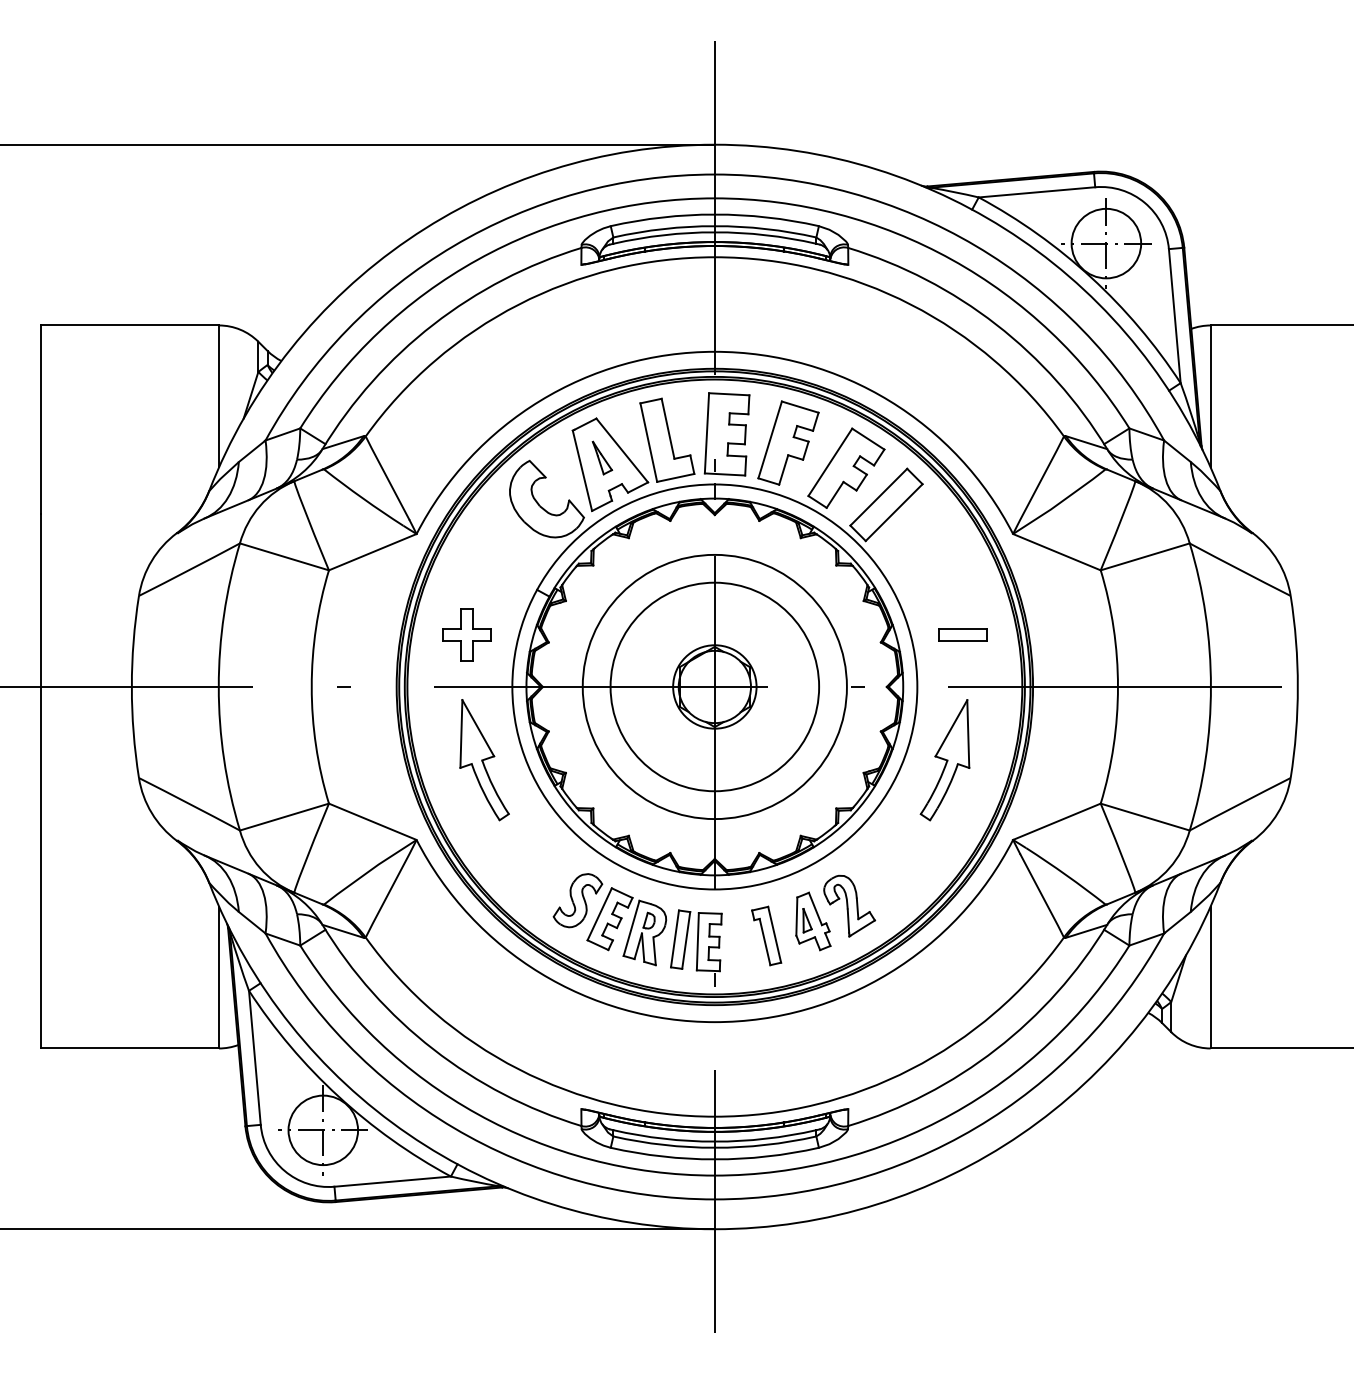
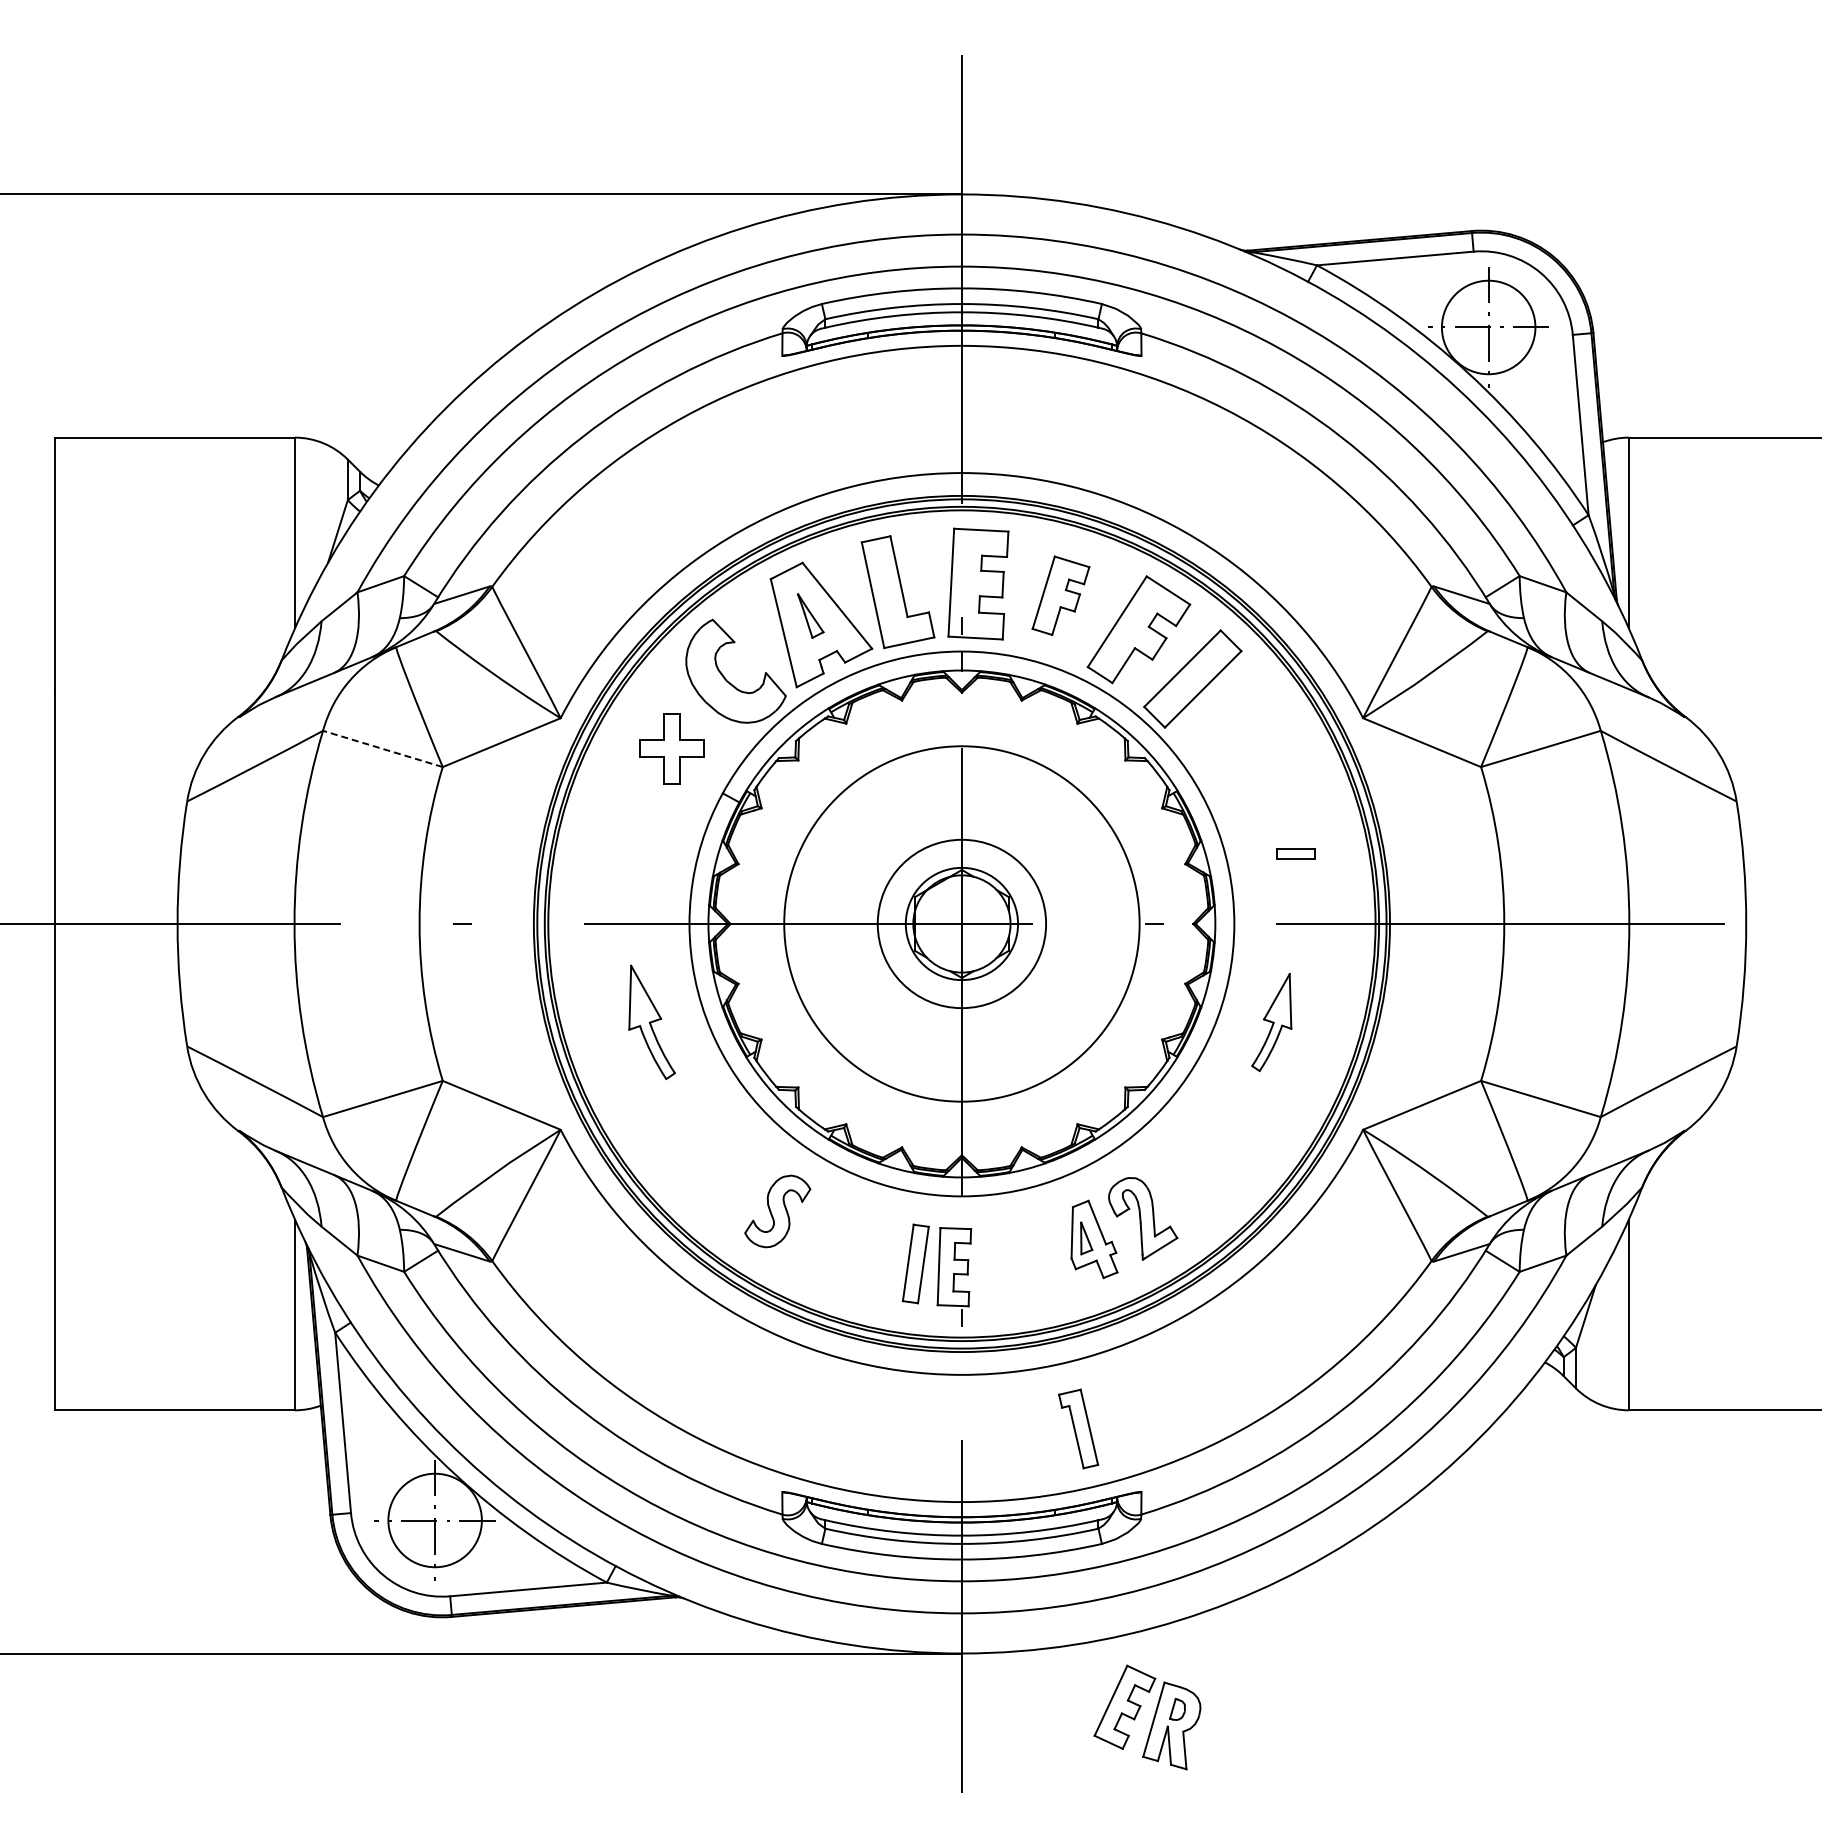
part: (788, 442) -> (1060, 595), size x0.7
line: (284, 556) -> (382, 748), solid -> dashed
part: (466, 634) -> (671, 748), moved
part: (962, 634) -> (1295, 853), size x0.6
circle: (714, 686) -> (961, 923), size x0.6
part: (484, 760) -> (651, 1022), size x0.7
part: (944, 760) -> (1271, 1022), size x0.6
part: (626, 926) -> (1147, 1717), moved
part: (766, 935) -> (1078, 1428), moved

